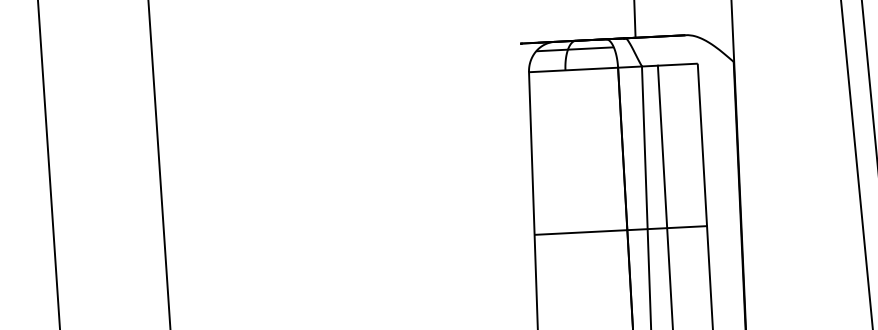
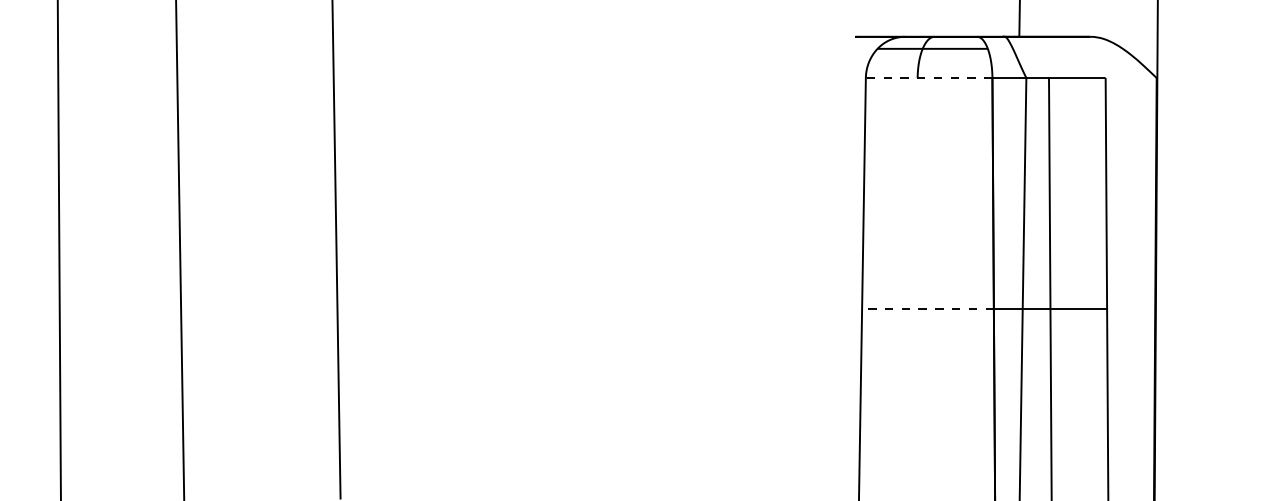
arc: (570, 70) -> (924, 78), solid -> dashed
arc: (577, 232) -> (922, 308), solid -> dashed

